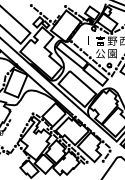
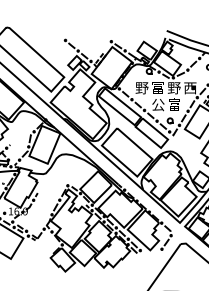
text: (88, 41) -> (141, 88), 上 -> 野
text: (112, 53) -> (174, 104), 園 -> 富

